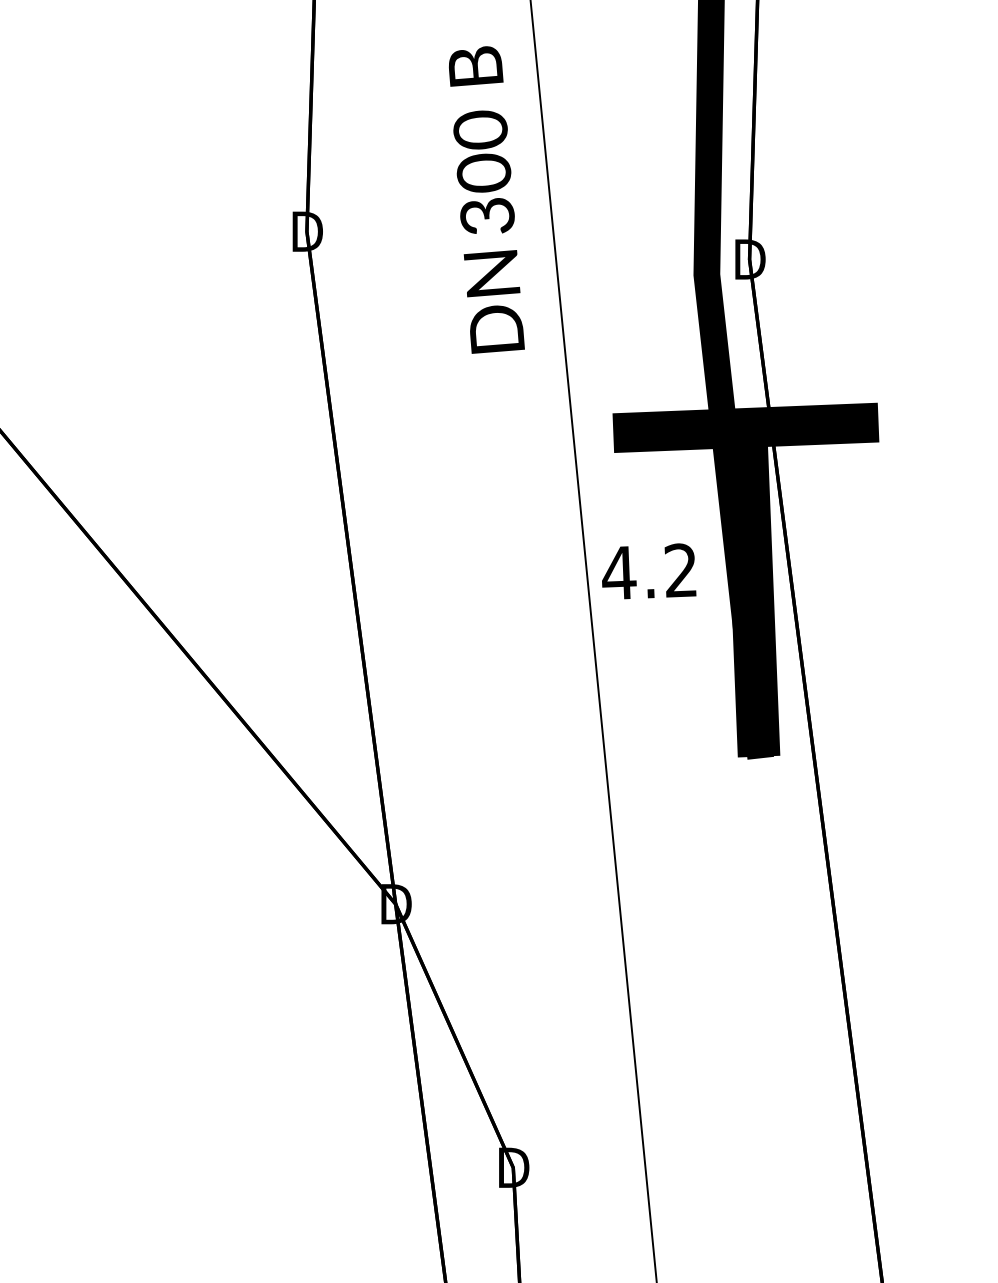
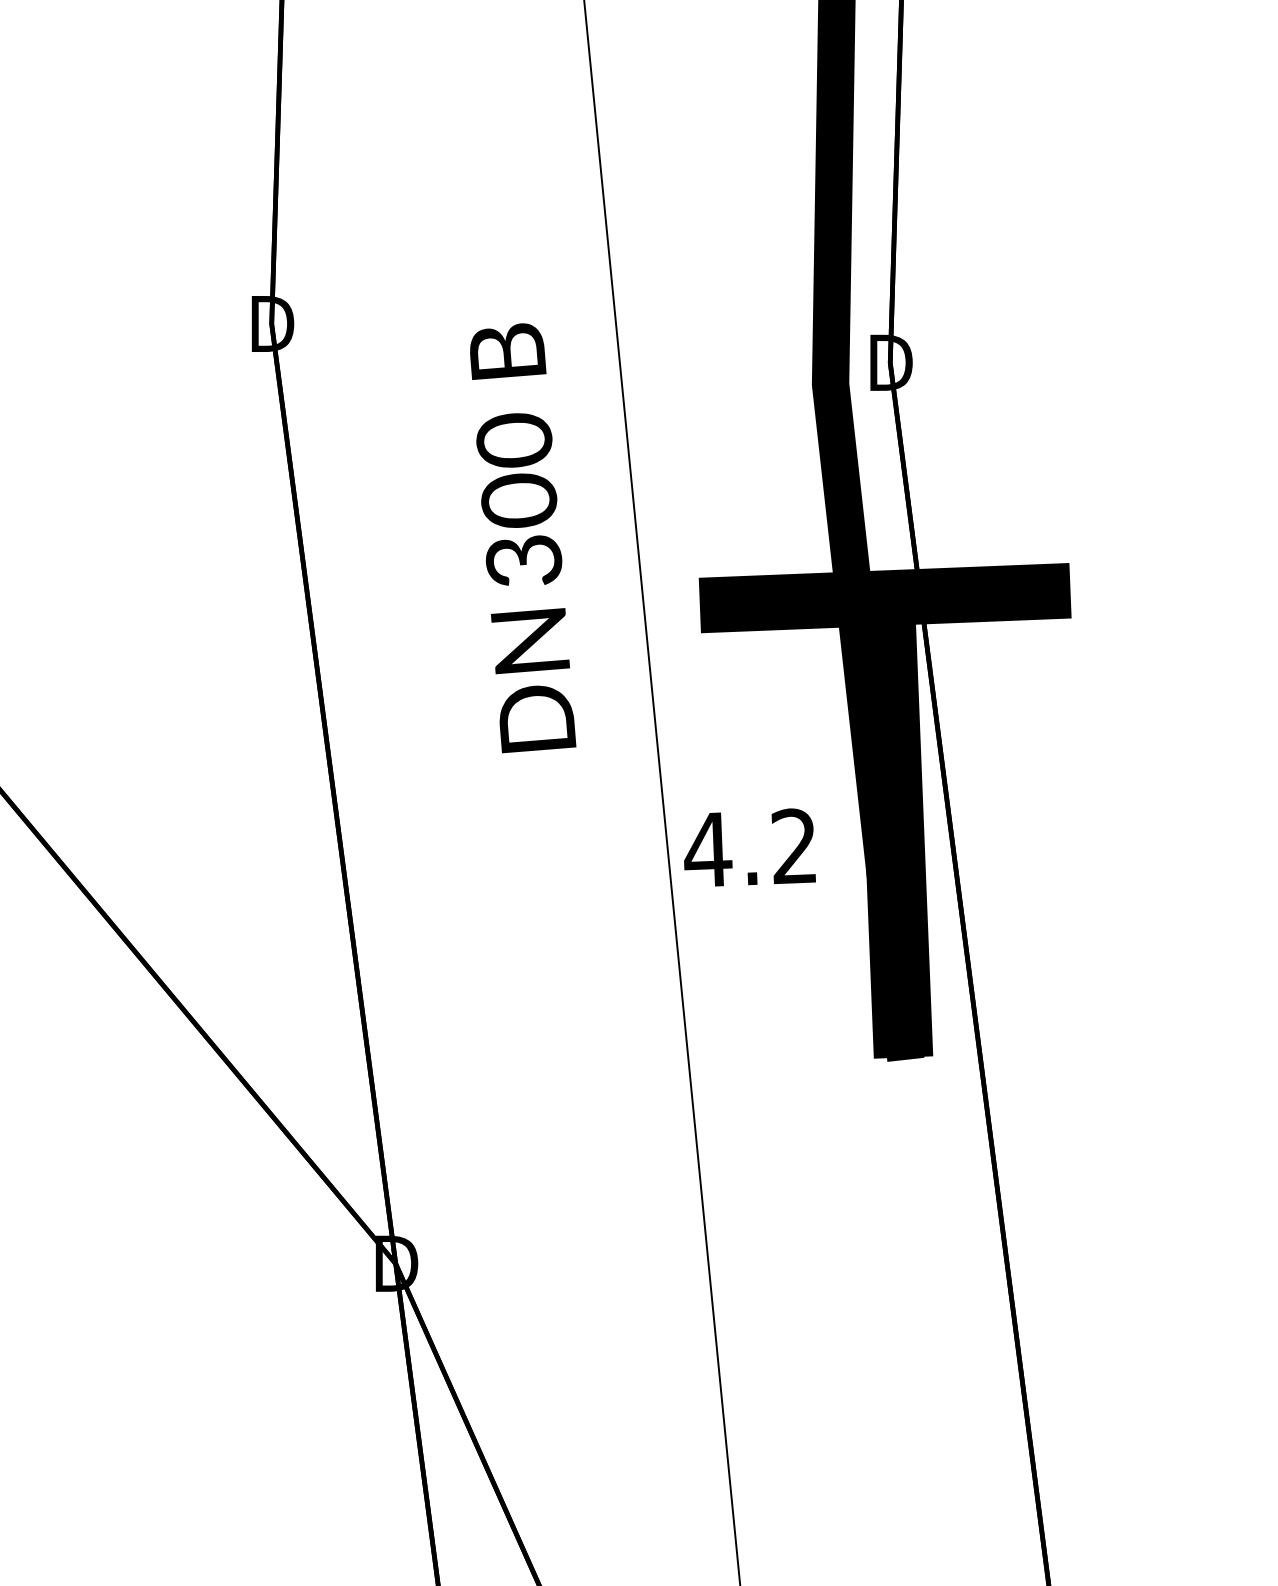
text: (486, 199) -> (522, 537), moved
text: (649, 571) -> (750, 847), moved

